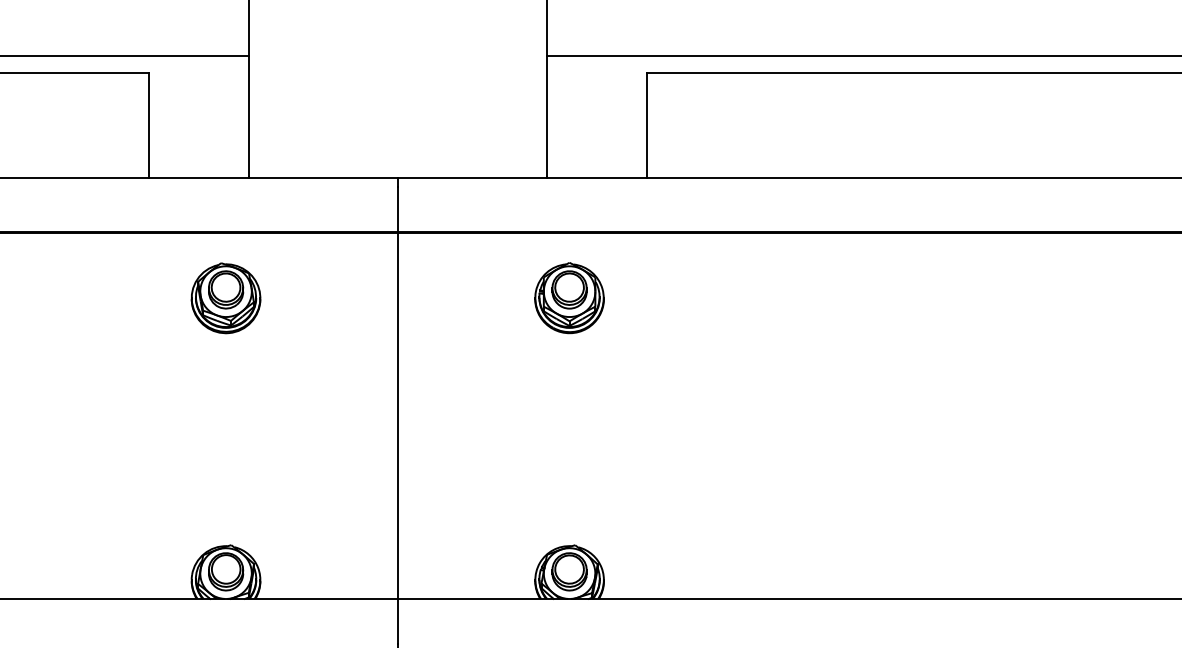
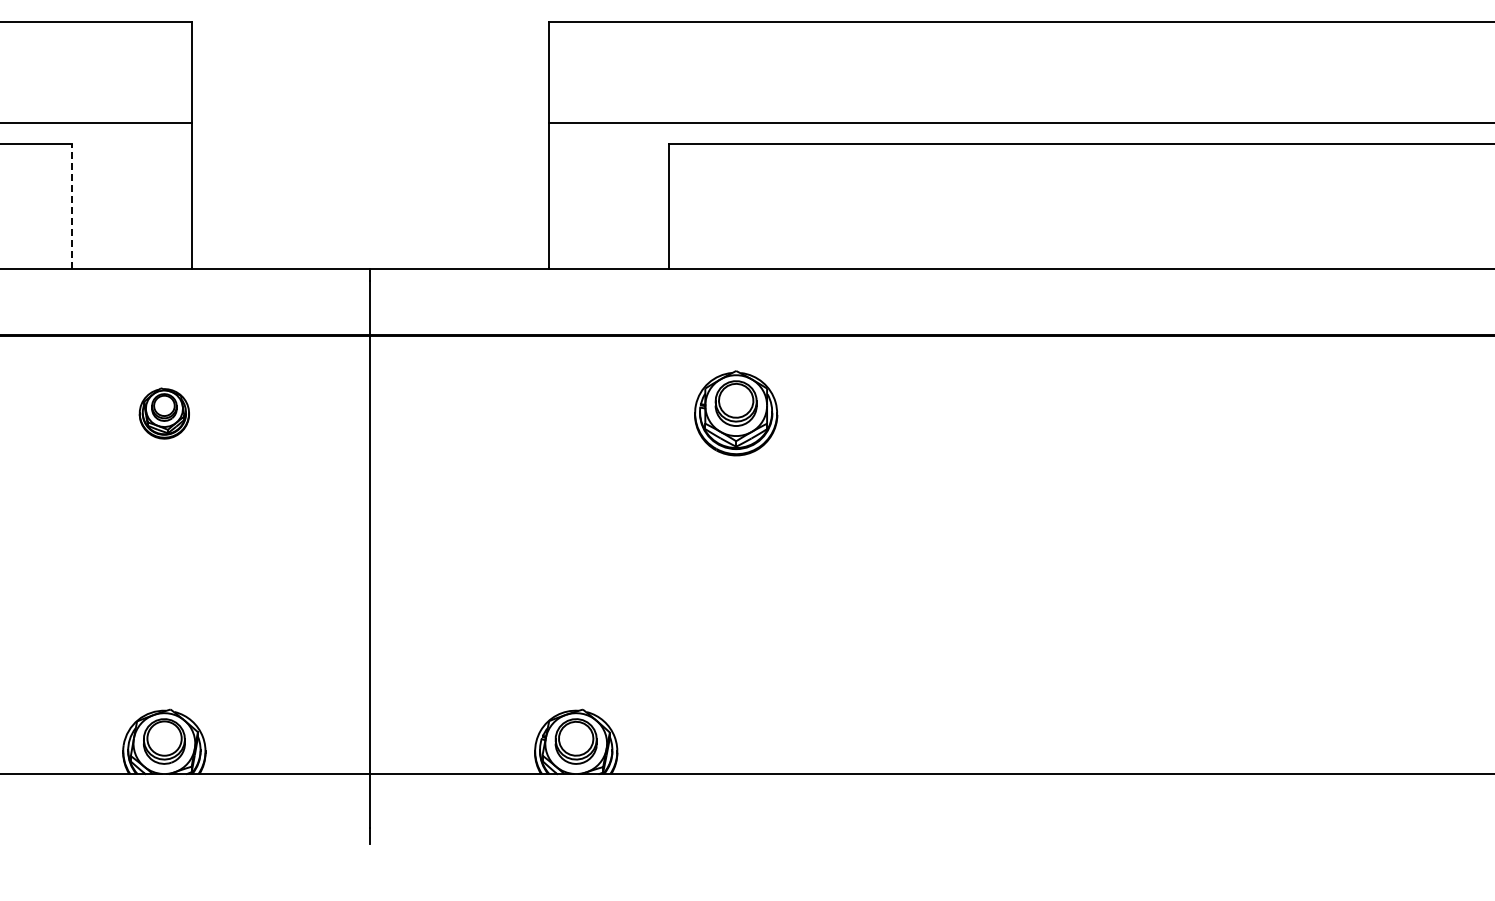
line: (149, 125) -> (72, 206), solid -> dashed
part: (226, 298) -> (164, 413), size x0.6
part: (569, 298) -> (736, 413), moved

